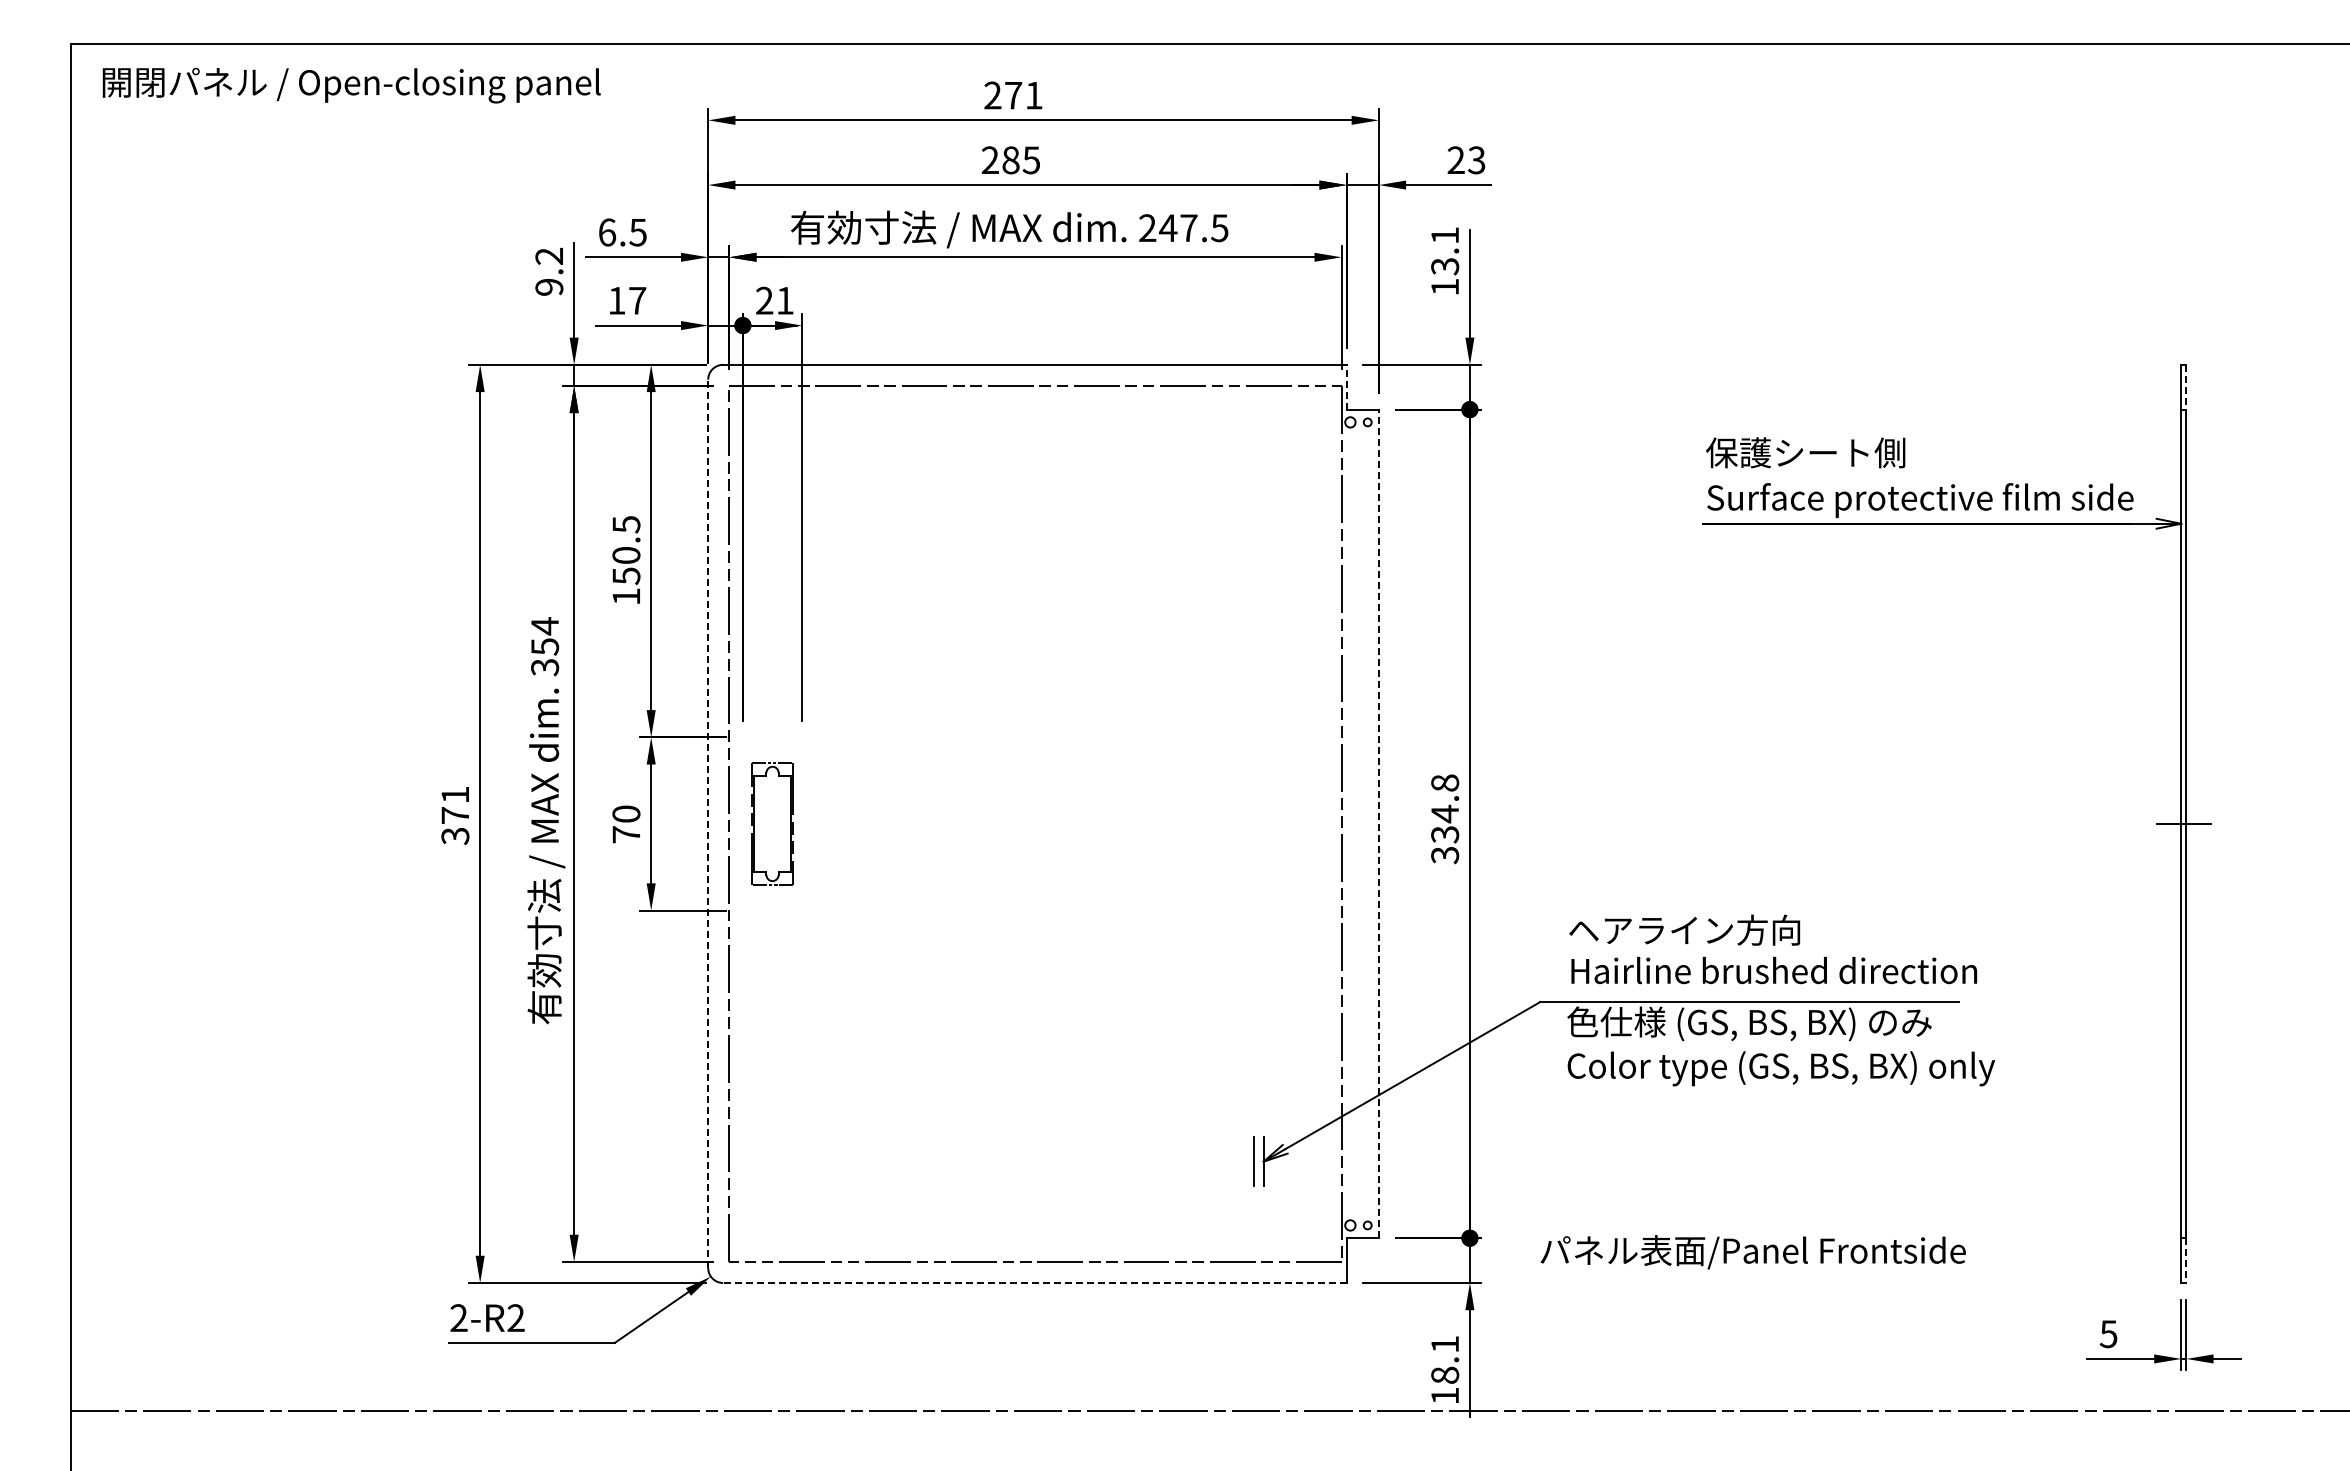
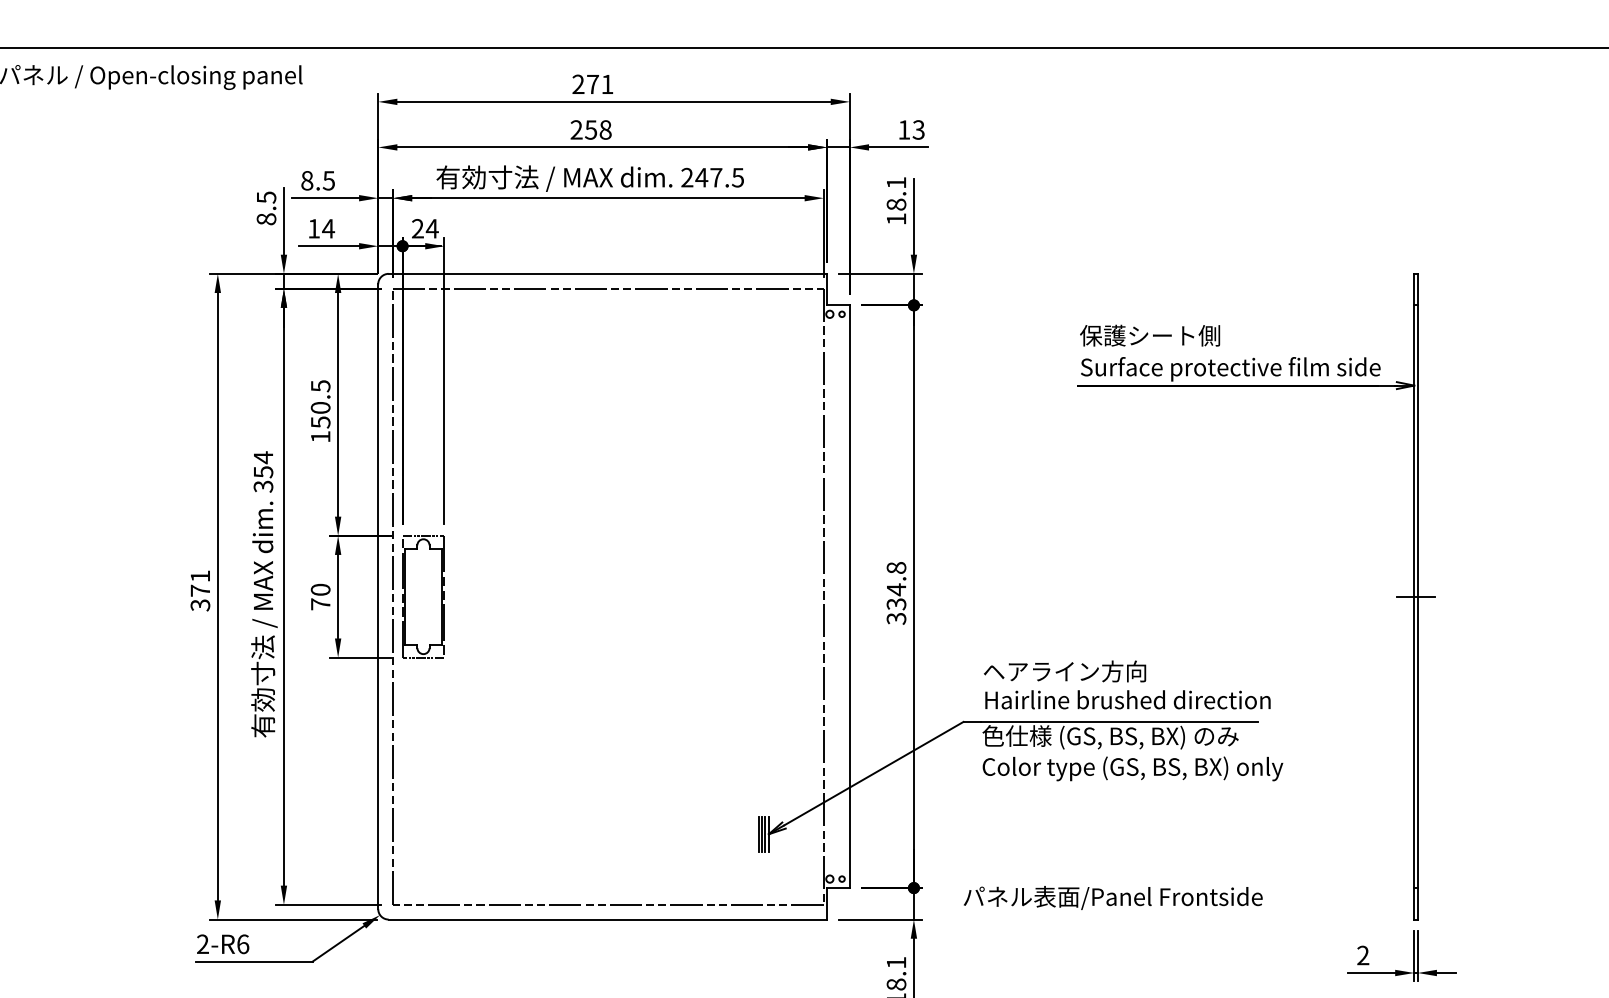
text: (1455, 159) -> (903, 129), 23 -> 13
text: (1021, 160) -> (598, 130), 285 -> 258
text: (607, 232) -> (307, 180), 6.5 -> 8.5
text: (1445, 266) -> (896, 204), 13.1 -> 18.1
text: (549, 271) -> (266, 208), 9.2 -> 8.5
text: (637, 300) -> (328, 228), 17 -> 14
text: (784, 300) -> (431, 228), 21 -> 24
line: (1346, 386) -> (827, 289), dashed -> solid
line: (2186, 387) -> (1417, 289), dashed -> solid
line: (708, 823) -> (378, 596), dashed -> solid
part: (772, 823) -> (423, 596), size x1.43
line: (1378, 823) -> (849, 596), dashed -> solid
line: (1248, 1161) -> (758, 834), added
line: (1258, 1161) -> (765, 834), added
line: (2186, 1261) -> (1417, 904), dashed -> solid
line: (1034, 1282) -> (607, 919), dashed -> solid
text: (515, 1318) -> (242, 944), 2-R2 -> 2-R6
text: (2108, 1334) -> (1363, 955), 5 -> 2

